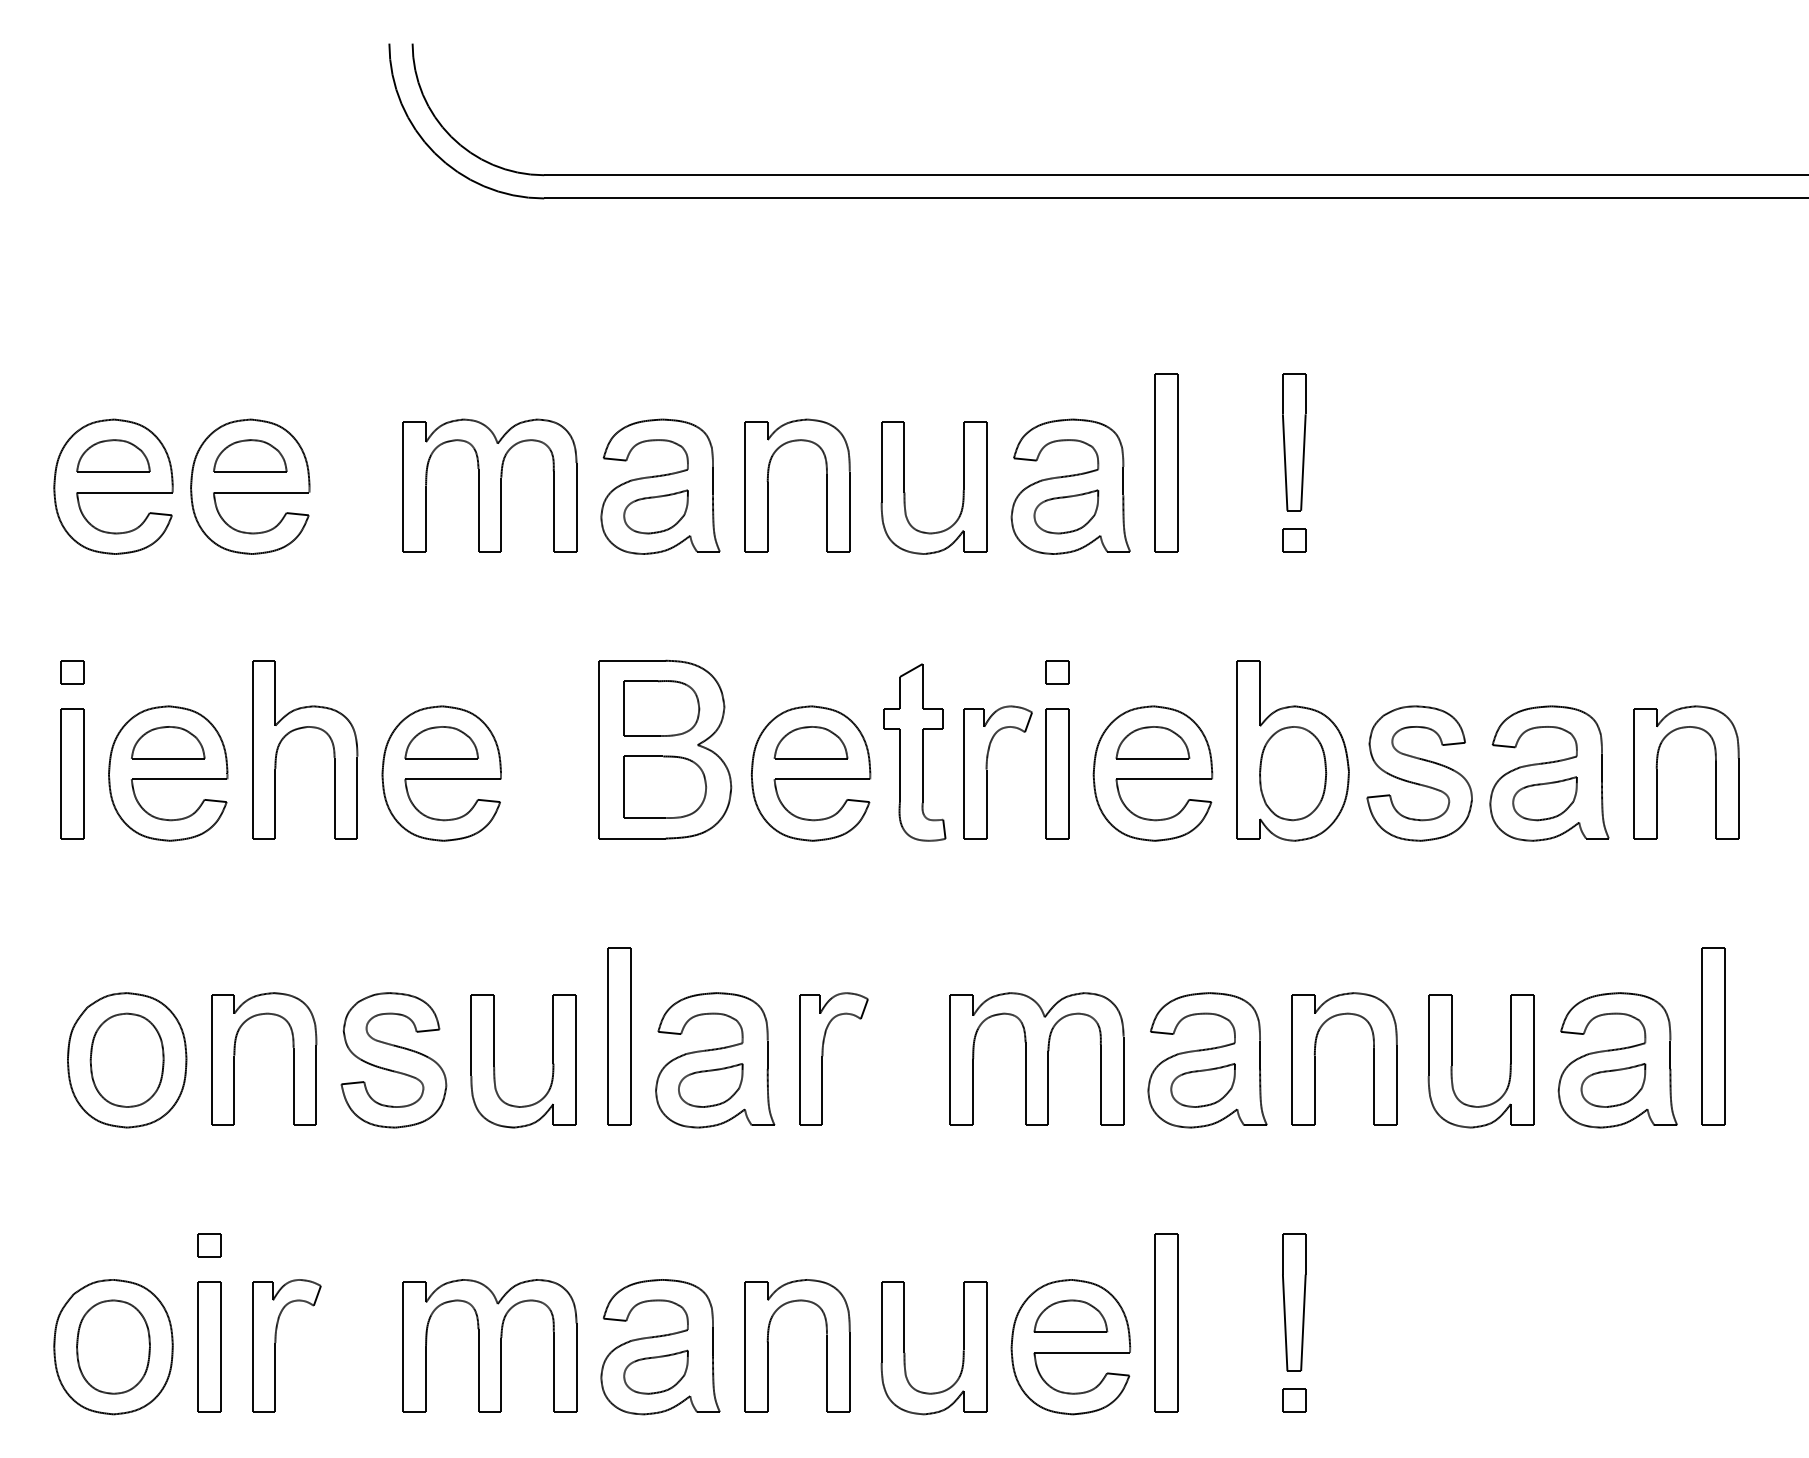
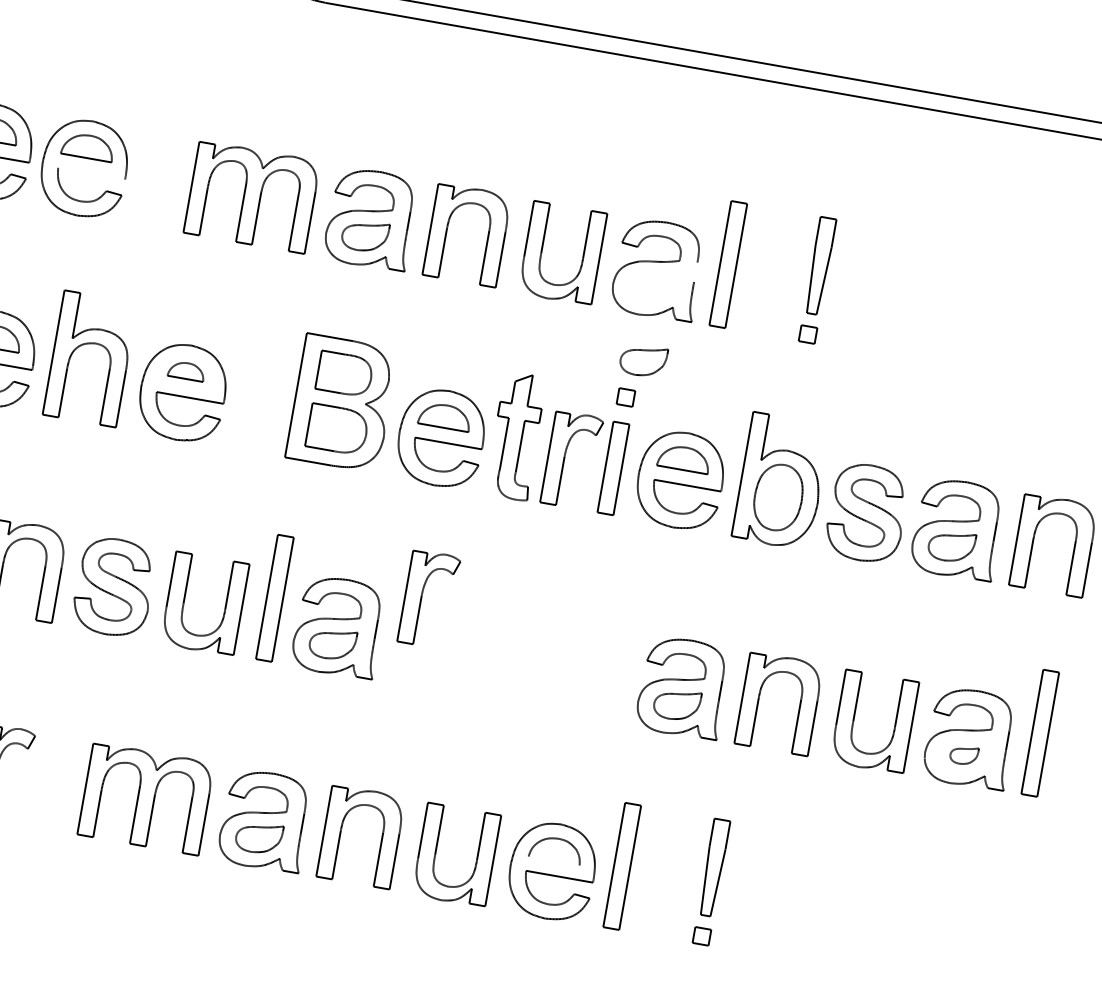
line: (1123, 481) -> (695, 272), removed
line: (261, 492) -> (91, 173), removed
part: (1066, 511) -> (643, 360), moved
part: (441, 742) -> (186, 370), size x0.7
part: (823, 1056) -> (422, 596), moved
part: (1036, 1058) -> (563, 665), removed
part: (1613, 1085) -> (964, 755), size x0.6
line: (1070, 1332) -> (553, 861), removed

